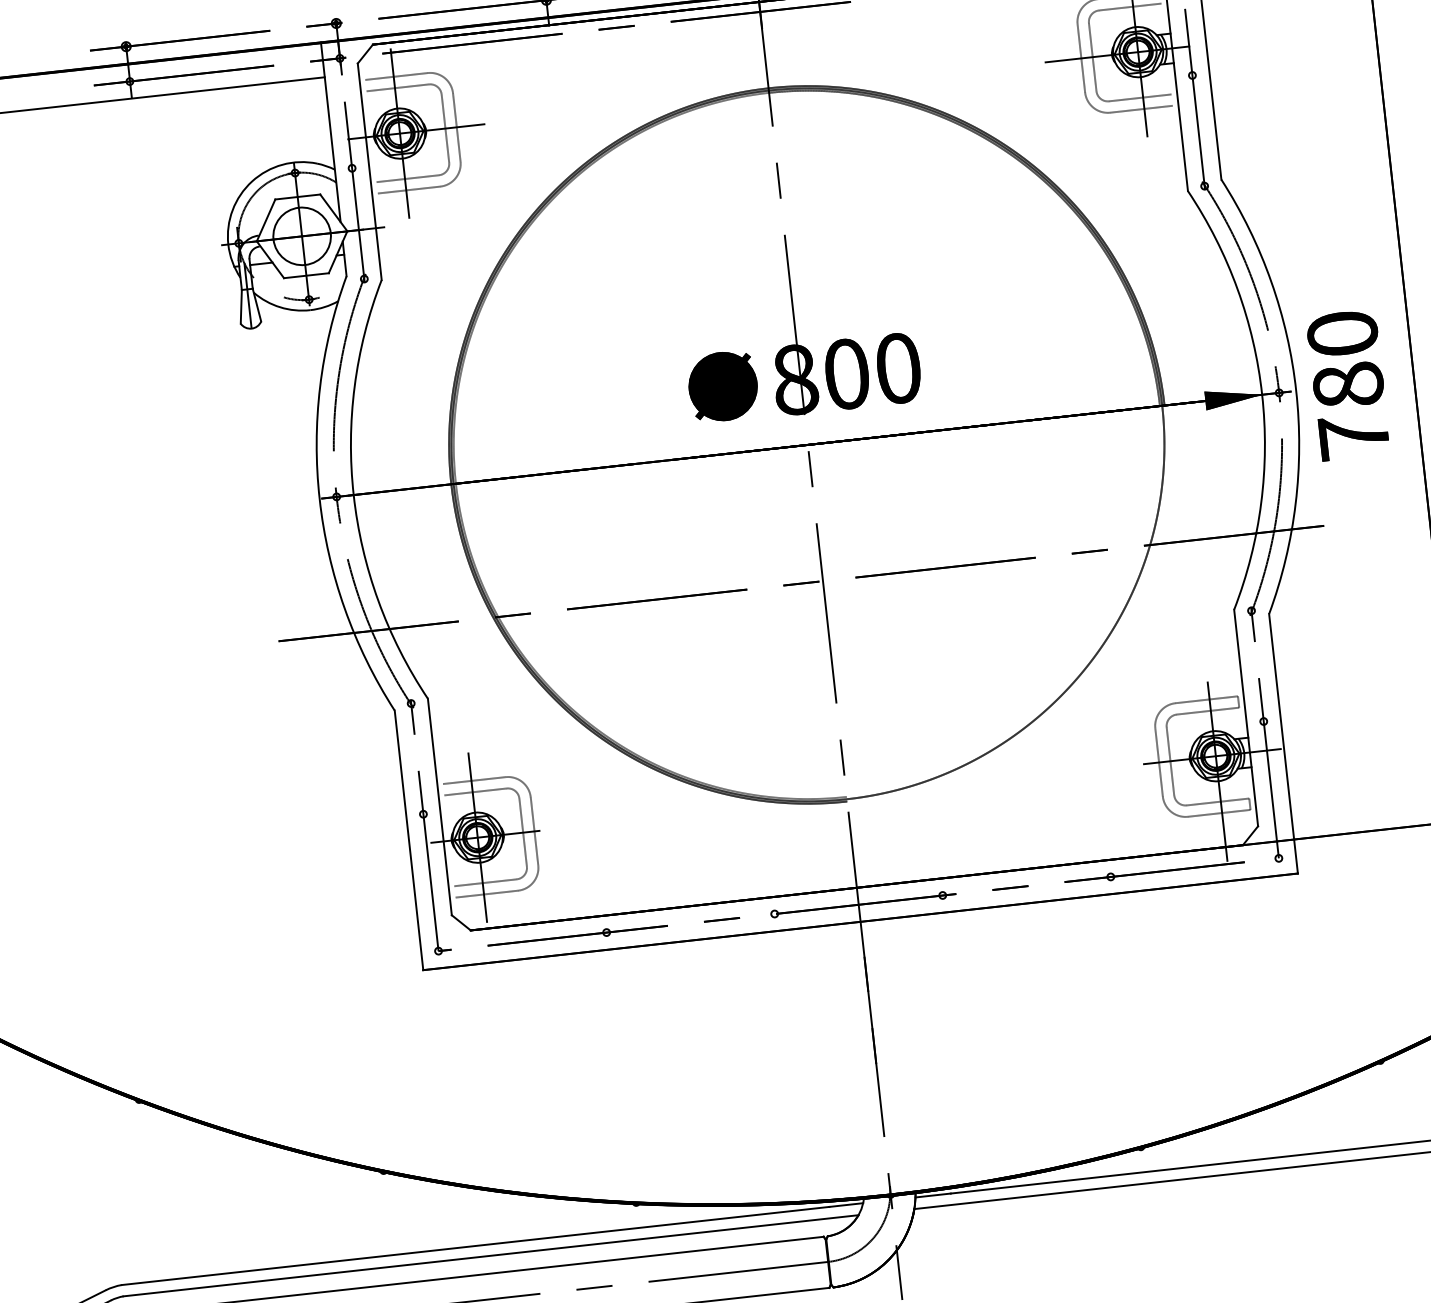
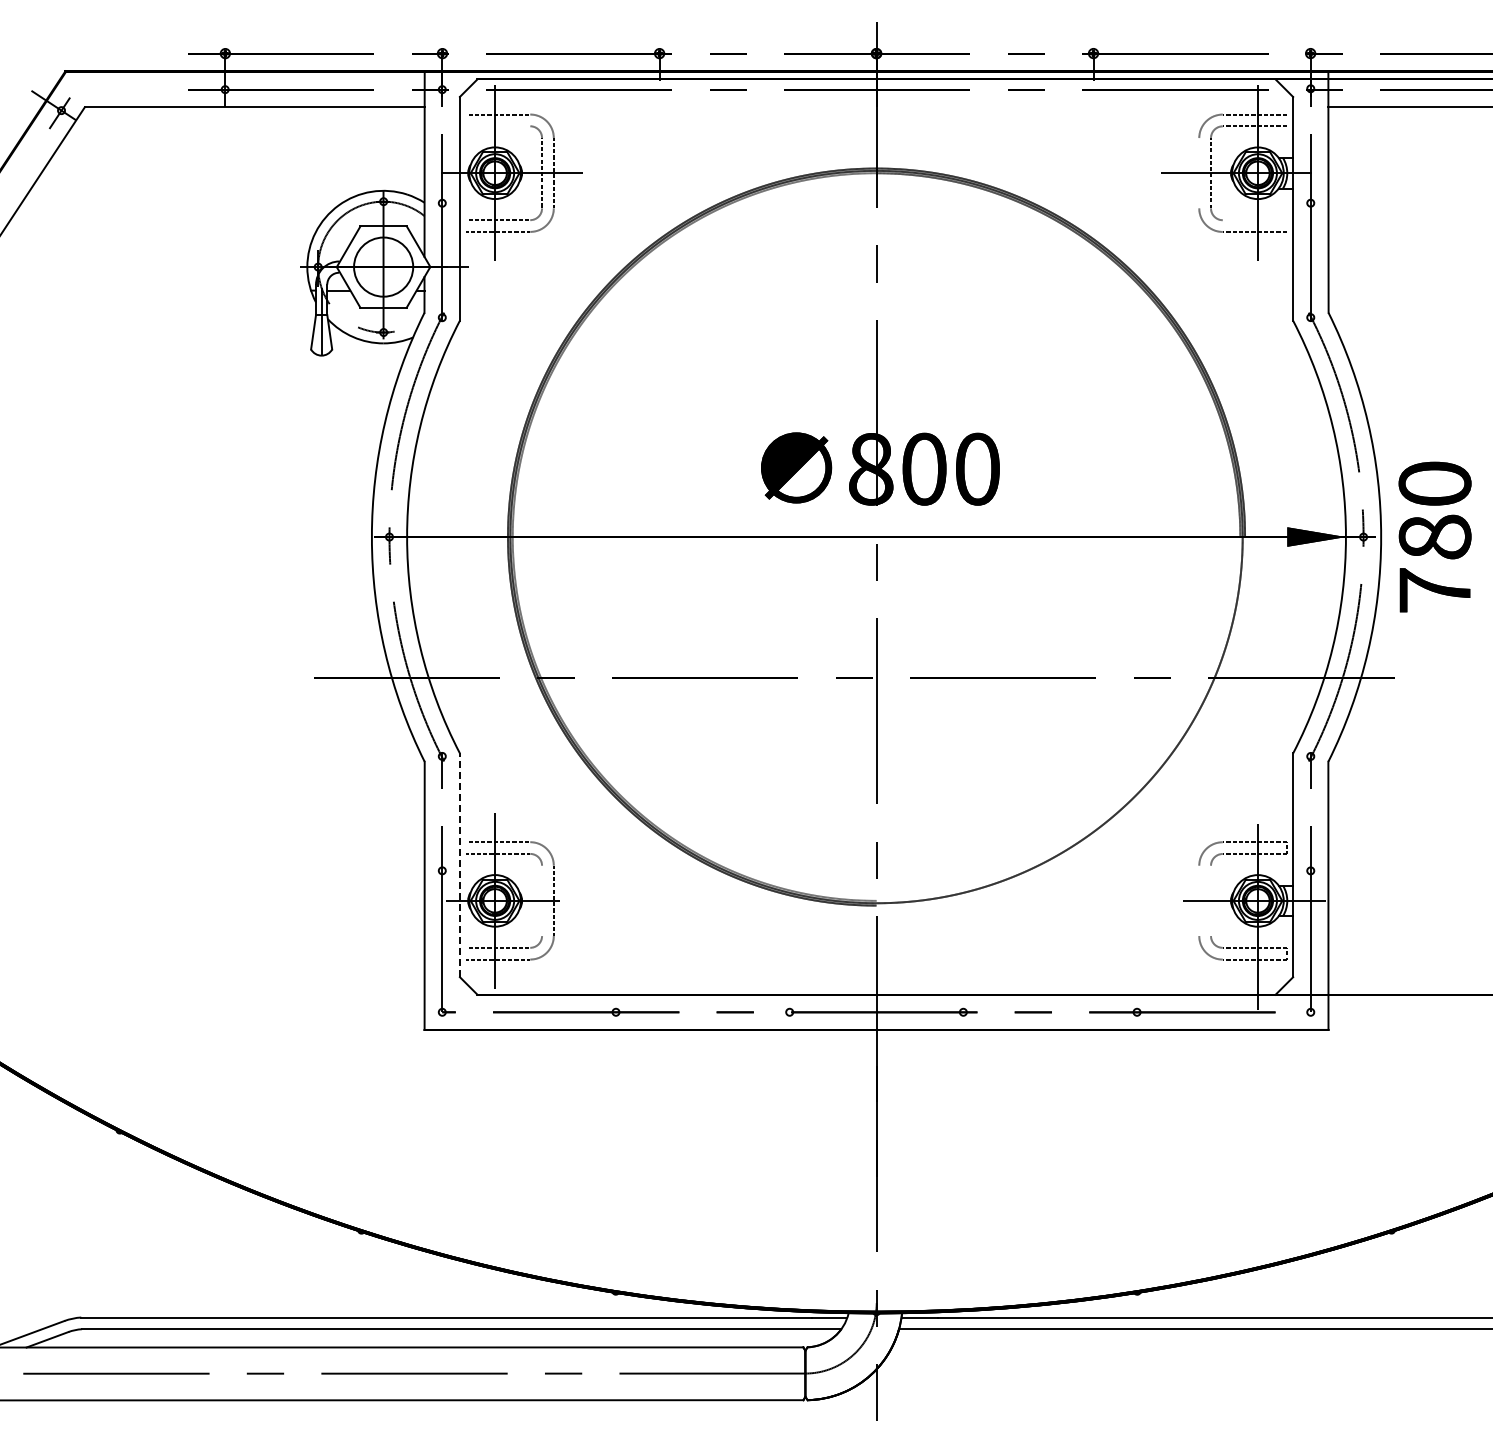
line: (1081, 58) -> (1199, 173), removed
line: (397, 88) -> (497, 126), removed
line: (1139, 98) -> (1254, 220), removed
line: (1170, 760) -> (1211, 900), removed
line: (1159, 762) -> (1199, 900), removed
line: (439, 807) -> (459, 865), solid -> dashed
line: (523, 832) -> (542, 900), removed

